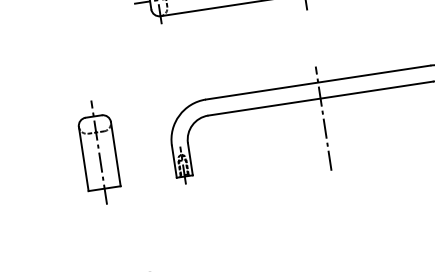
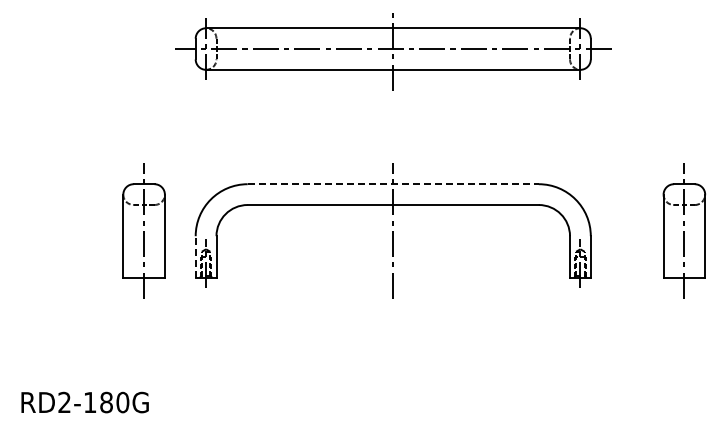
line: (318, 82) -> (393, 184), solid -> dashed
part: (98, 152) -> (143, 230), moved
line: (174, 162) -> (195, 257), solid -> dashed

